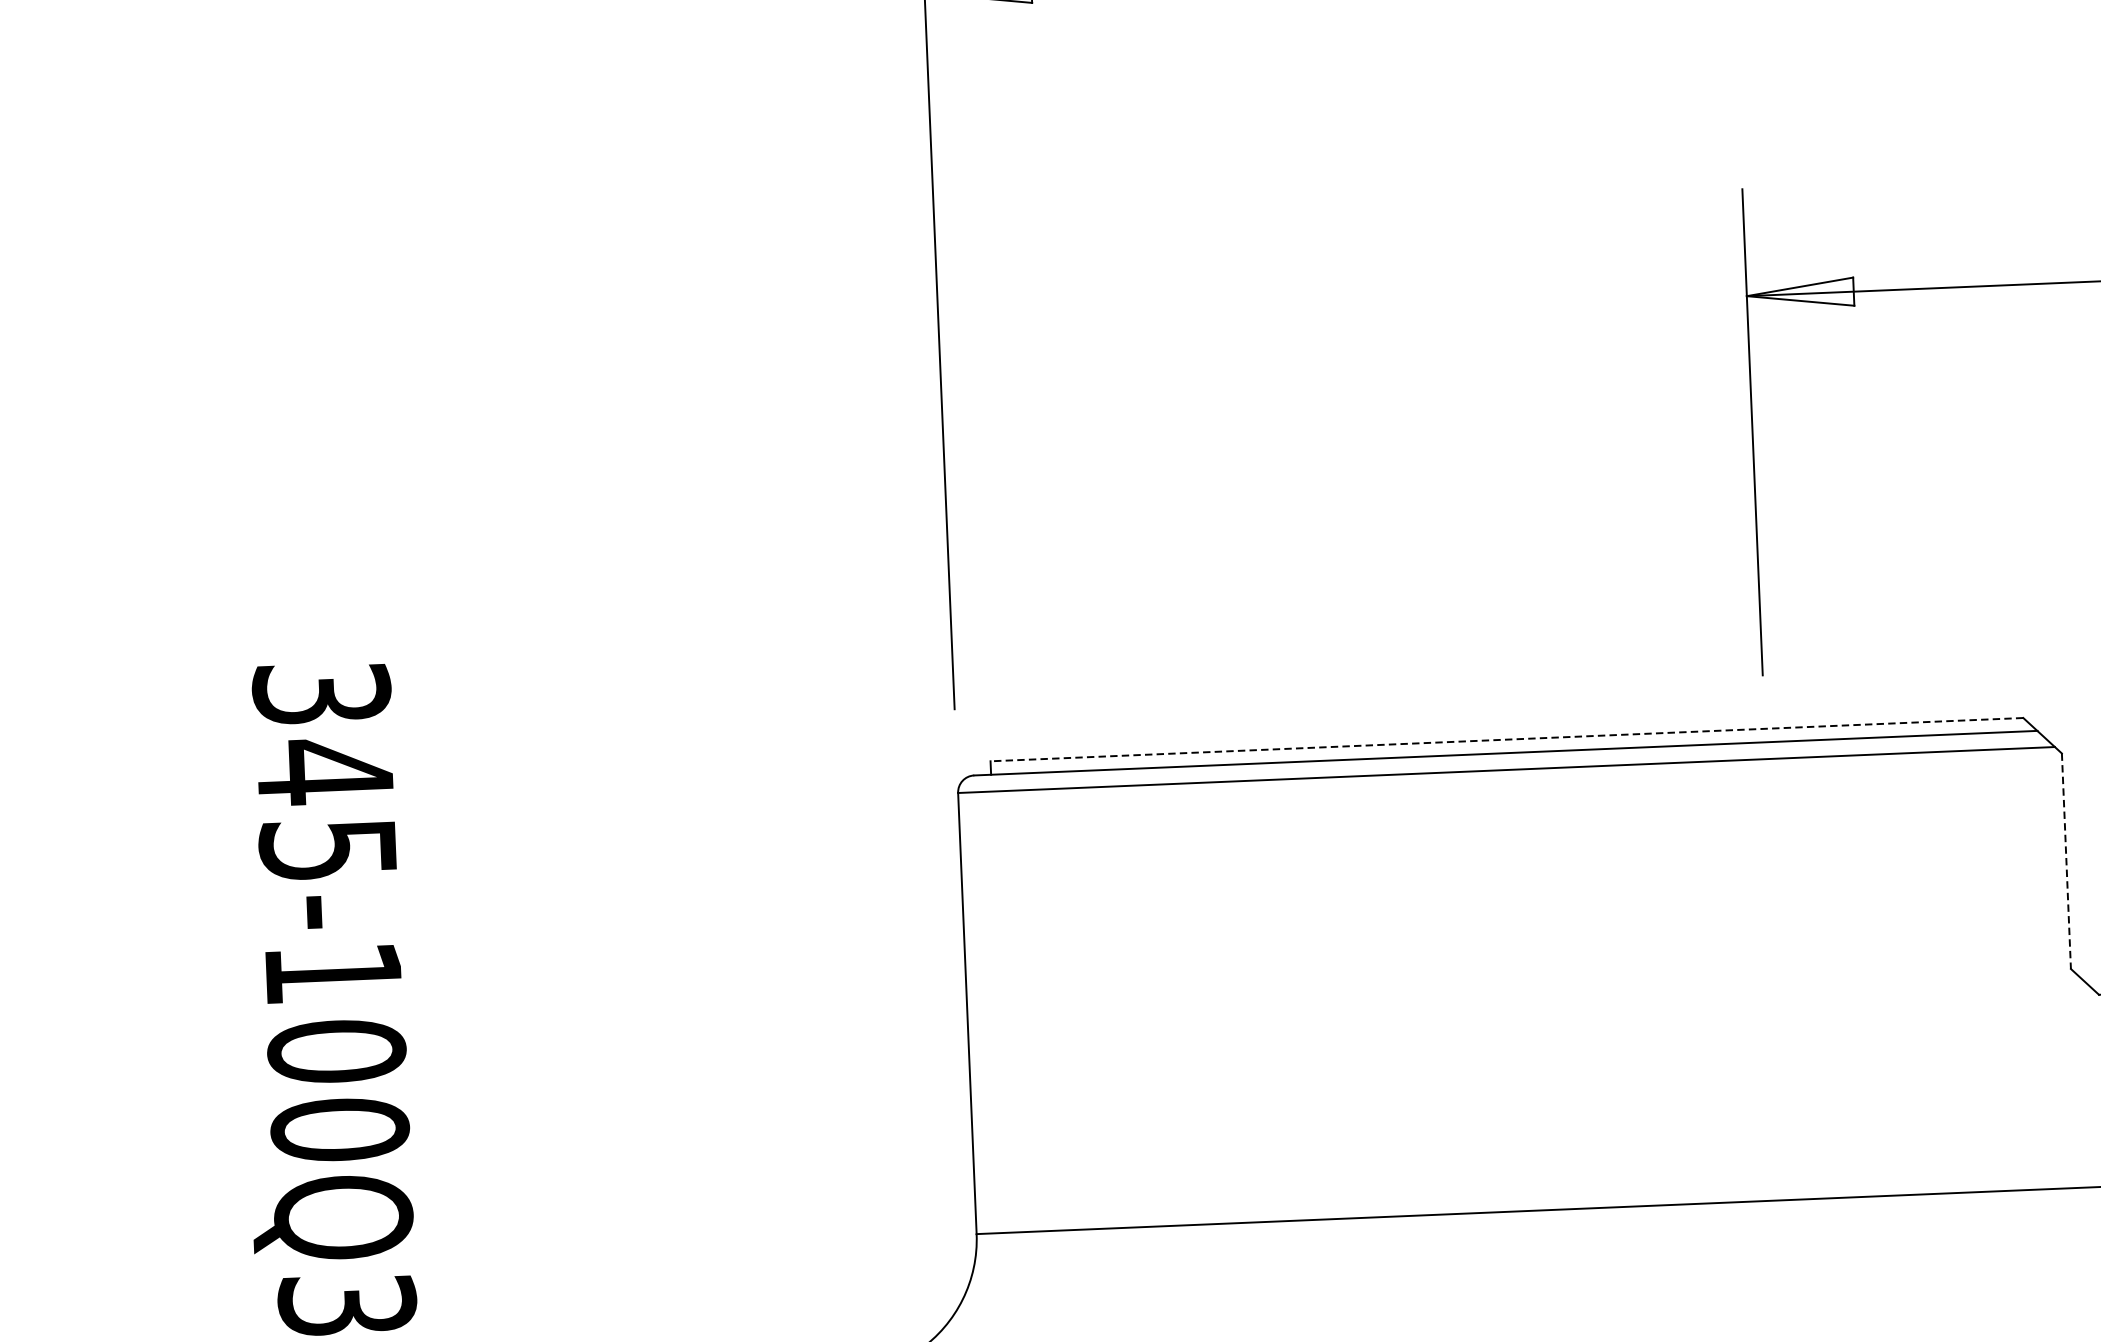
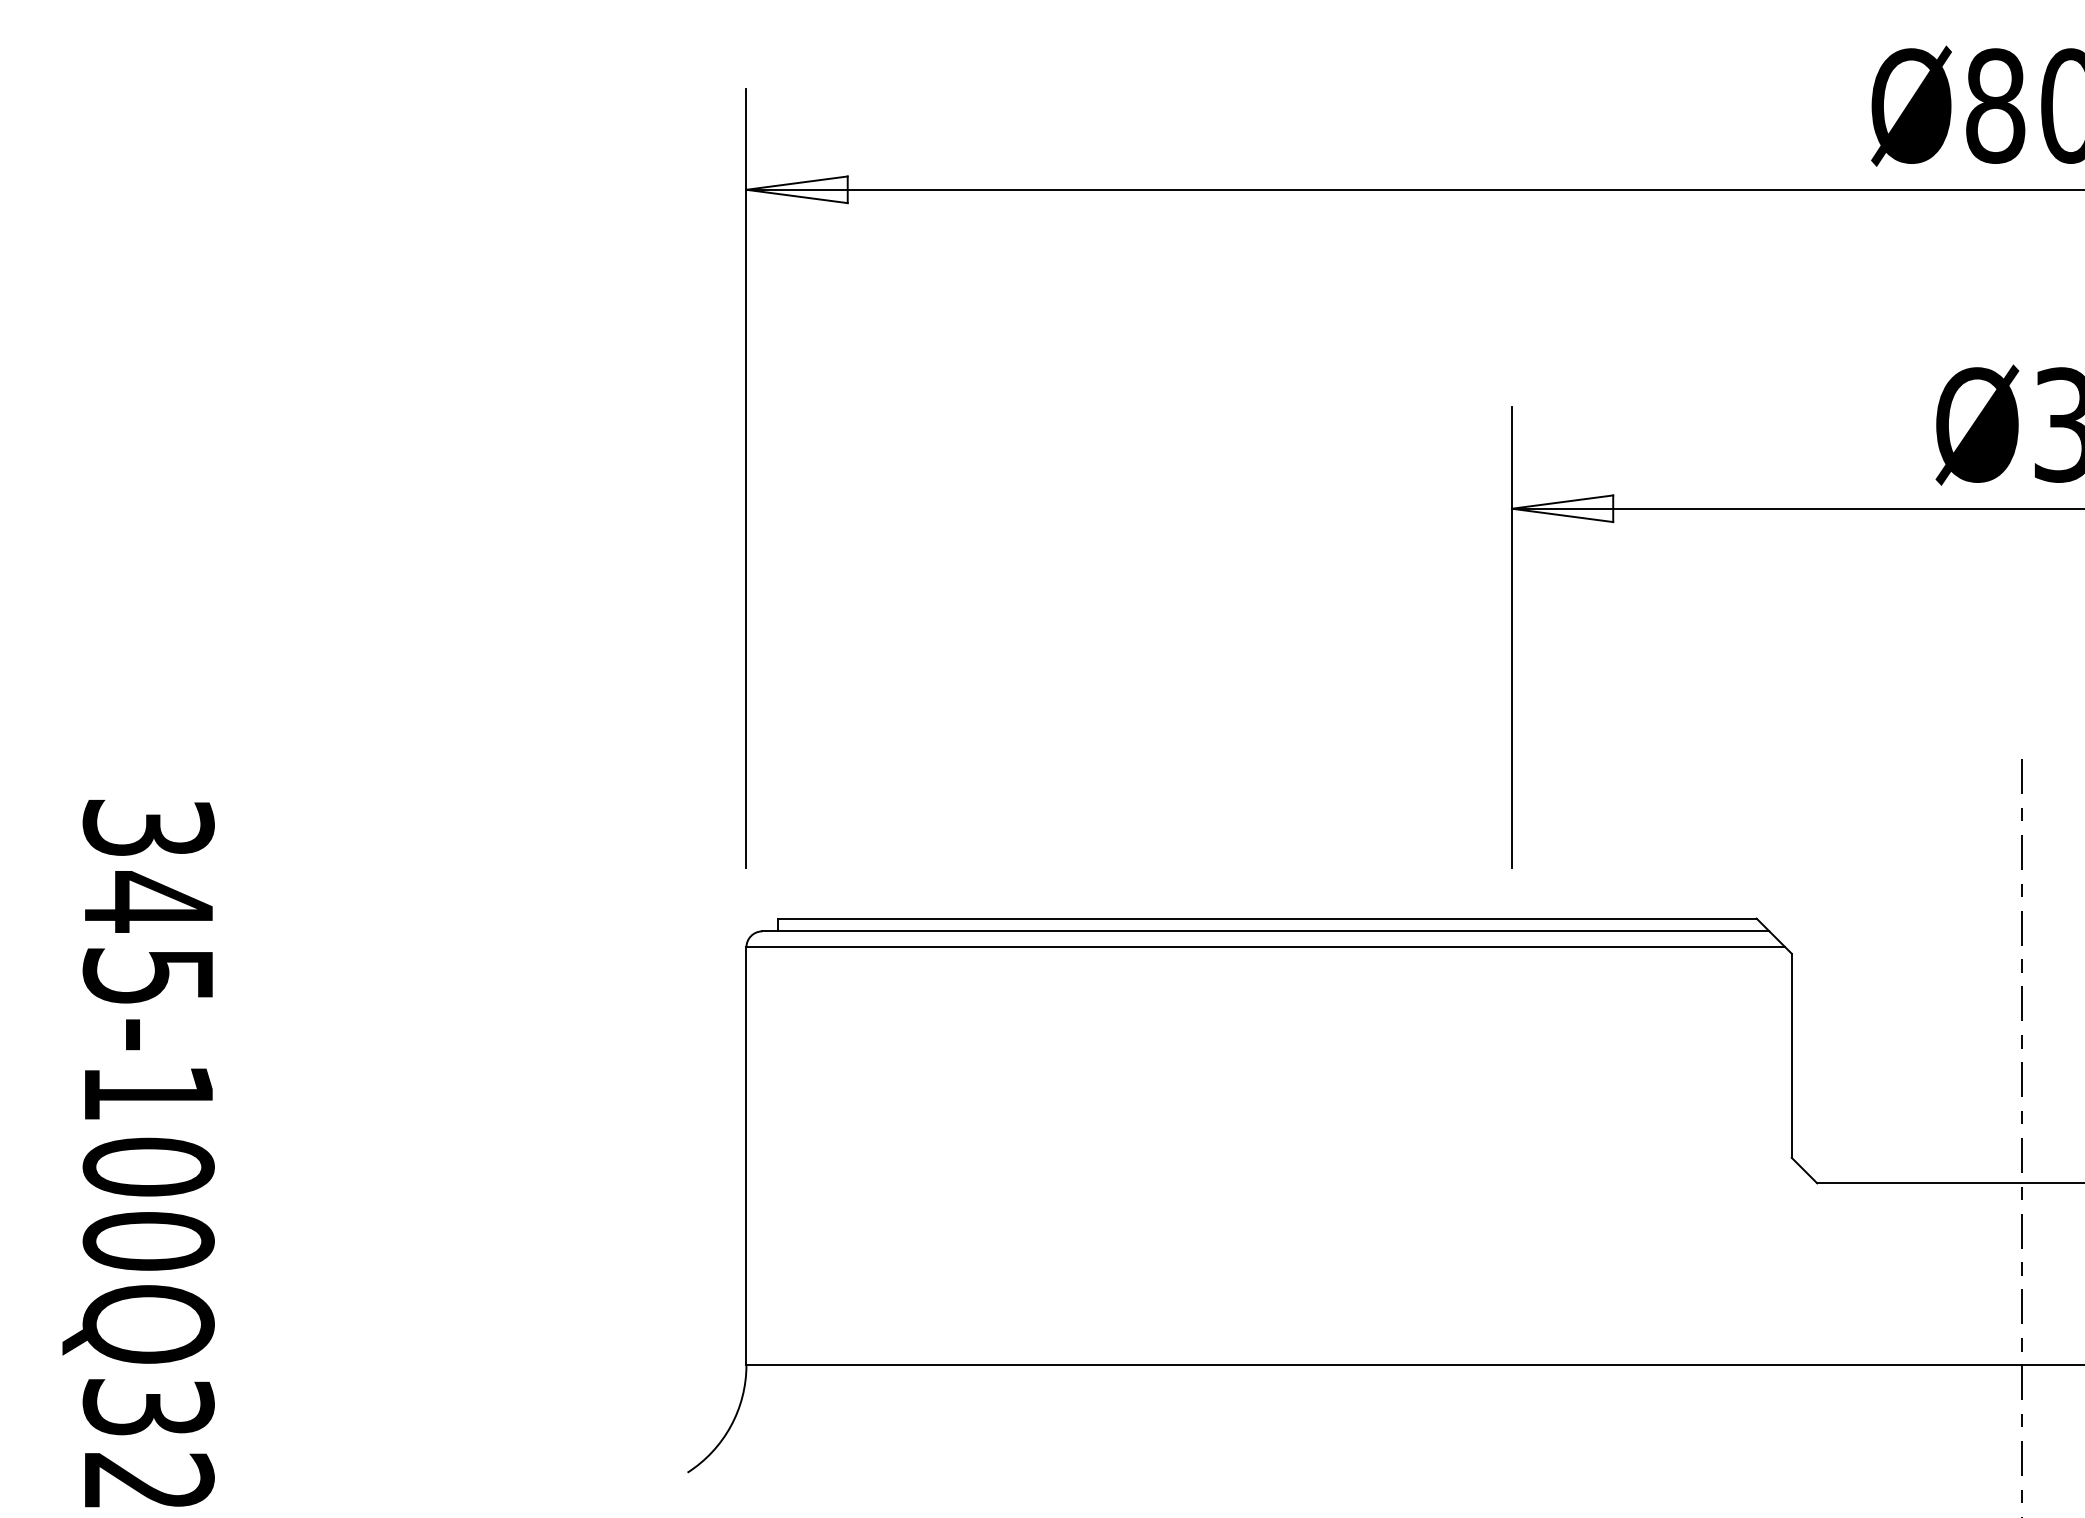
line: (1506, 739) -> (1267, 918), dashed -> solid
line: (2066, 862) -> (1791, 1056), dashed -> solid

